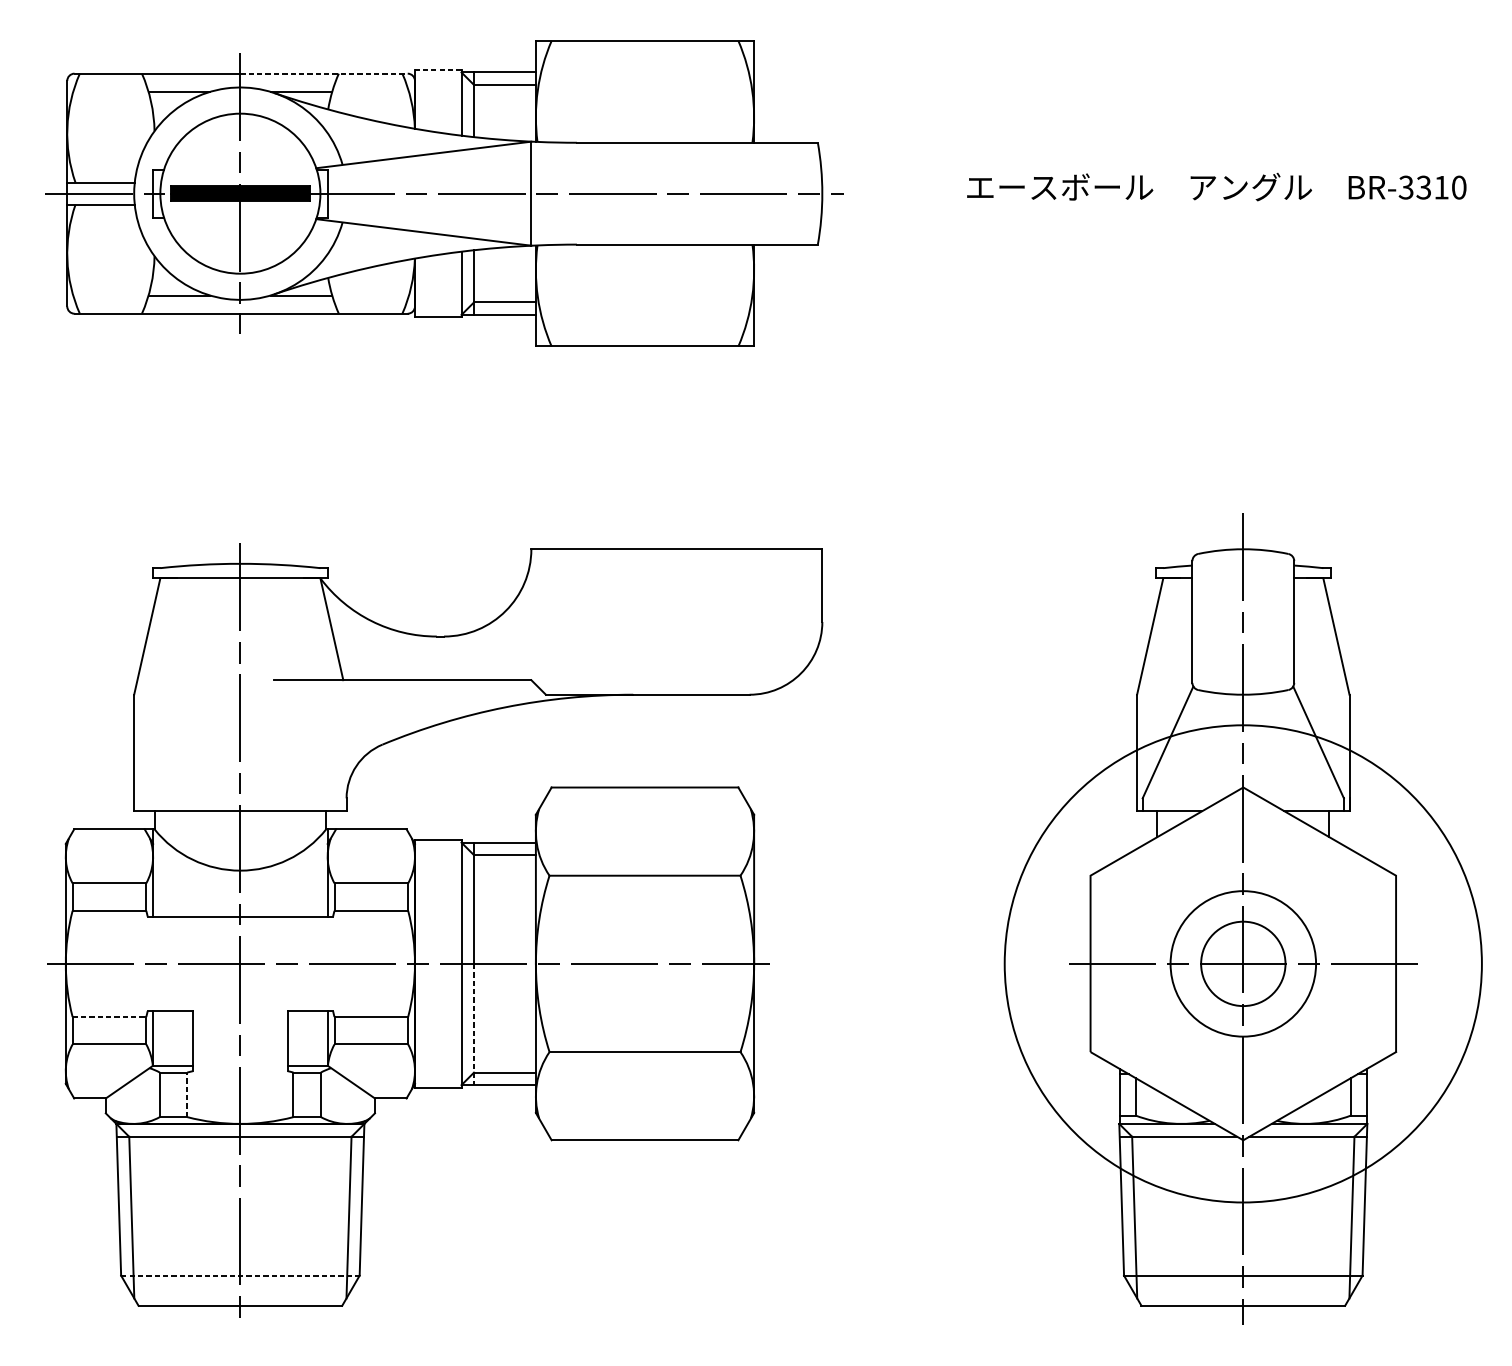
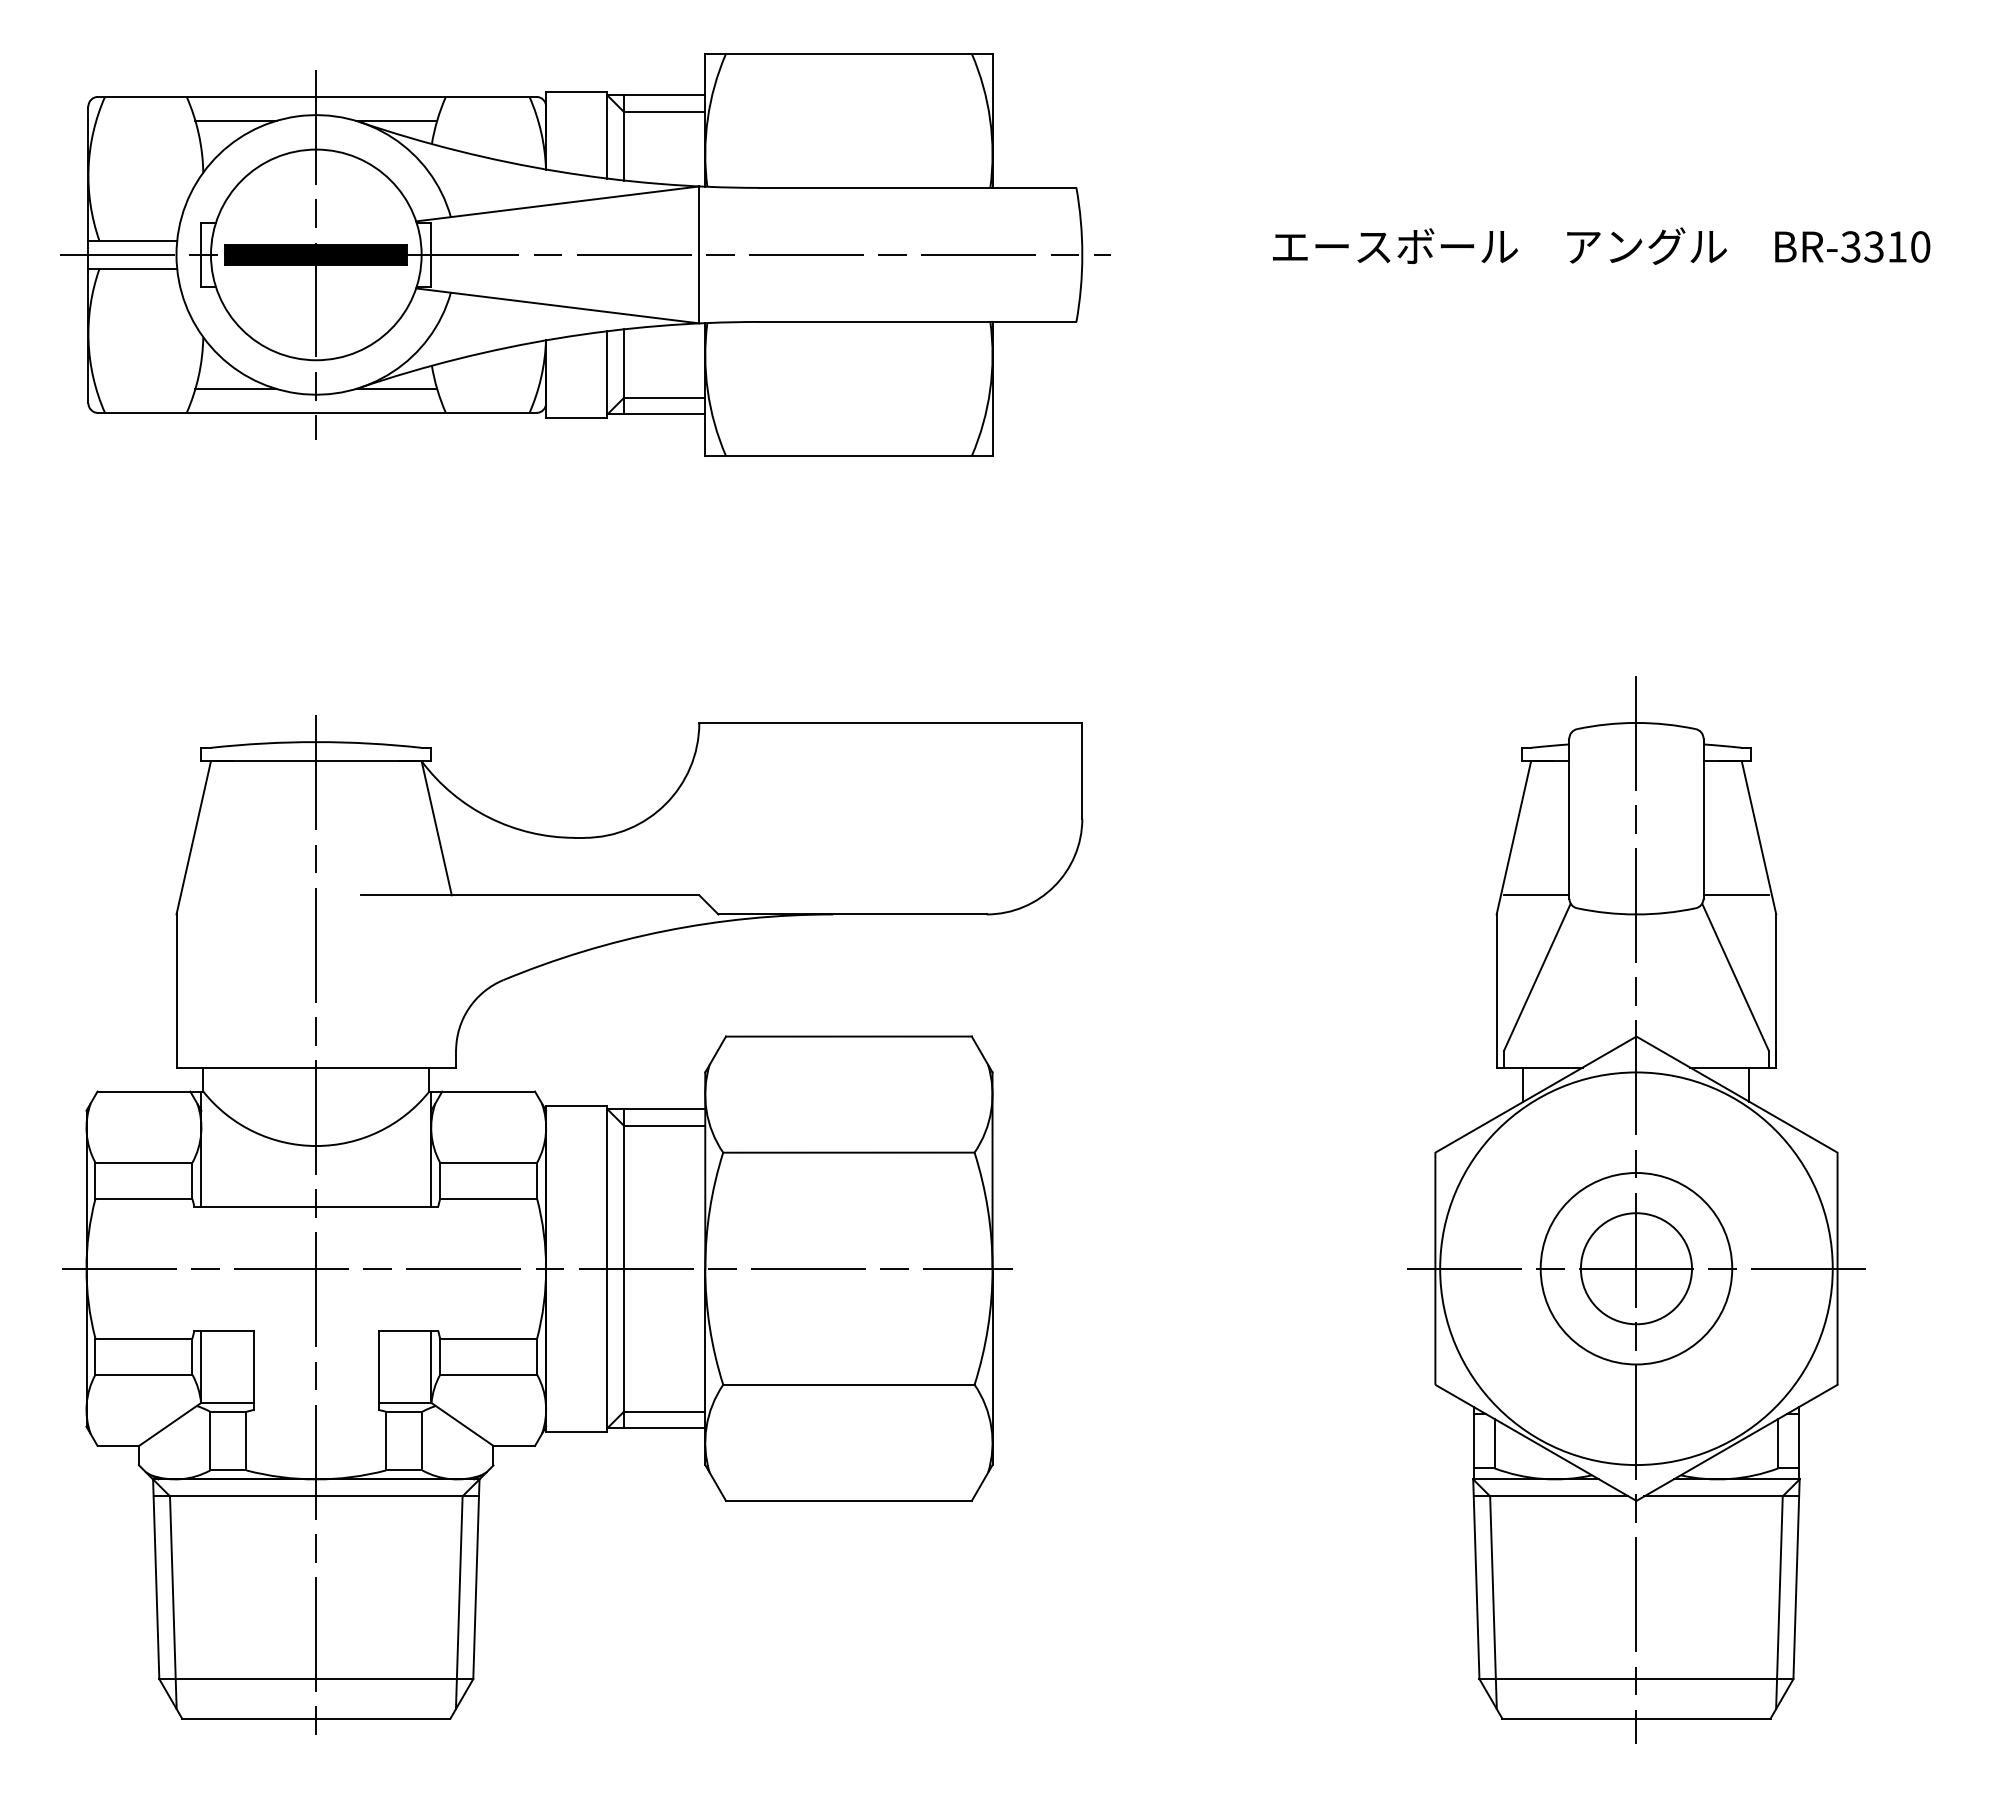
line: (438, 70) -> (576, 92), dashed -> solid
line: (324, 73) -> (426, 96), dashed -> solid
line: (1167, 680) -> (1536, 895), added
line: (1318, 680) -> (1735, 895), added
circle: (1243, 963) -> (1636, 1268), size x0.62
line: (109, 1016) -> (144, 1338), dashed -> solid
line: (473, 1024) -> (623, 1348), dashed -> solid
line: (187, 1094) -> (246, 1440), dashed -> solid
line: (240, 1275) -> (316, 1679), dashed -> solid

